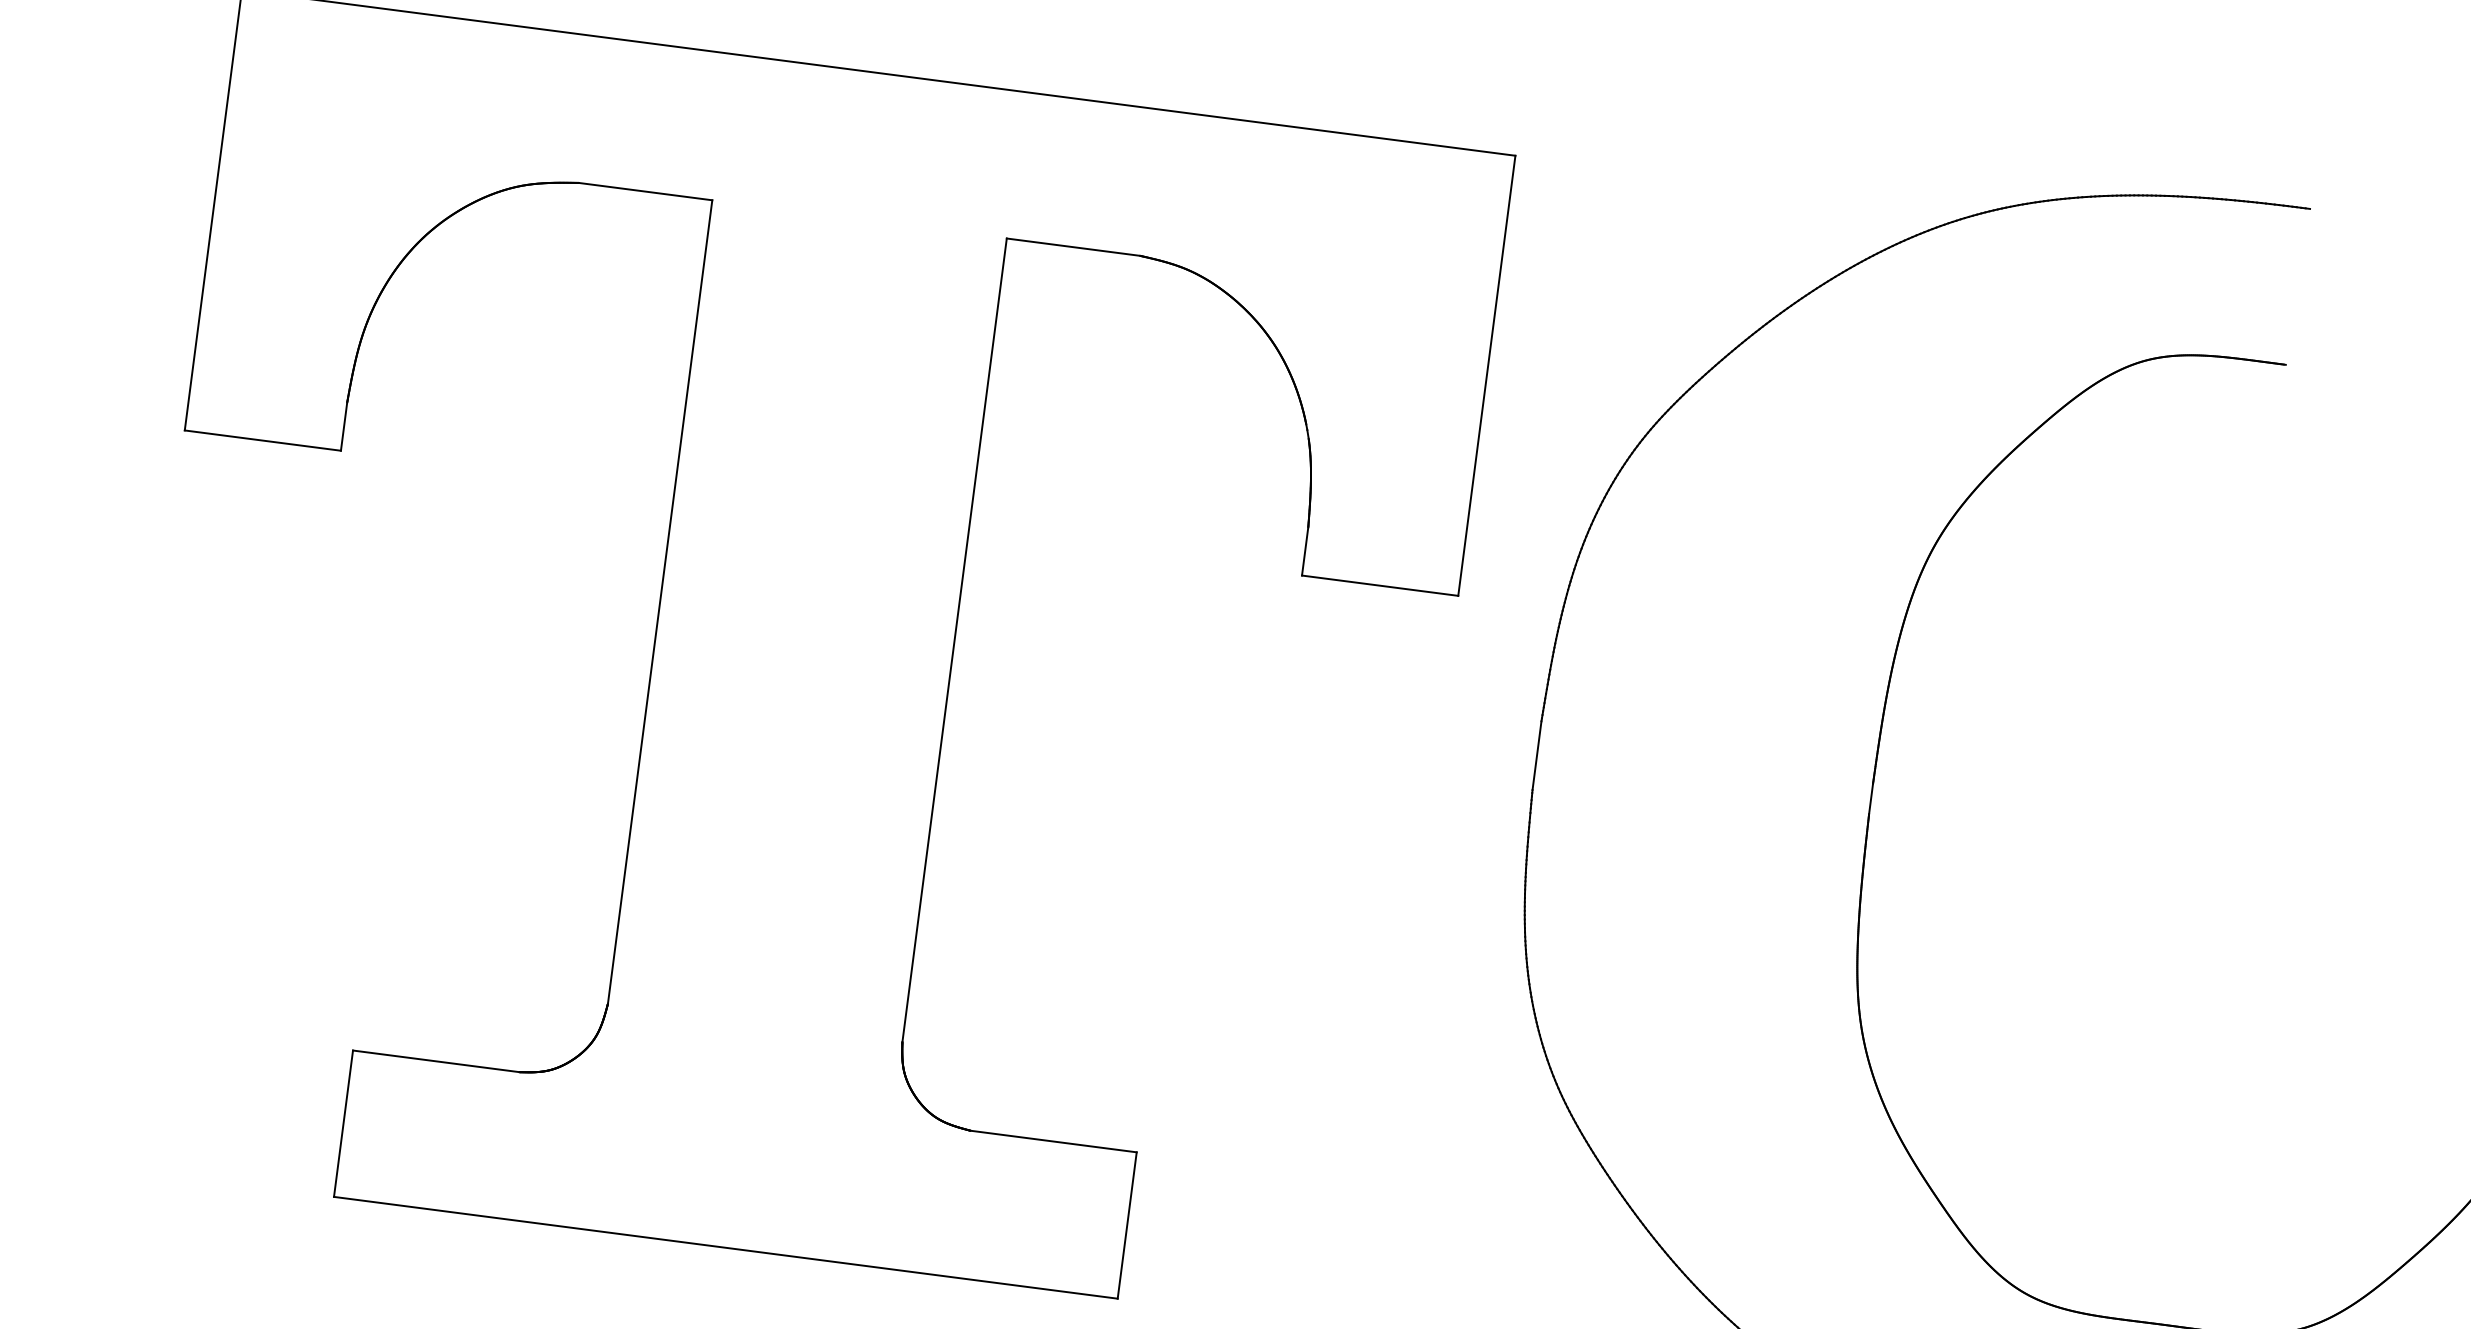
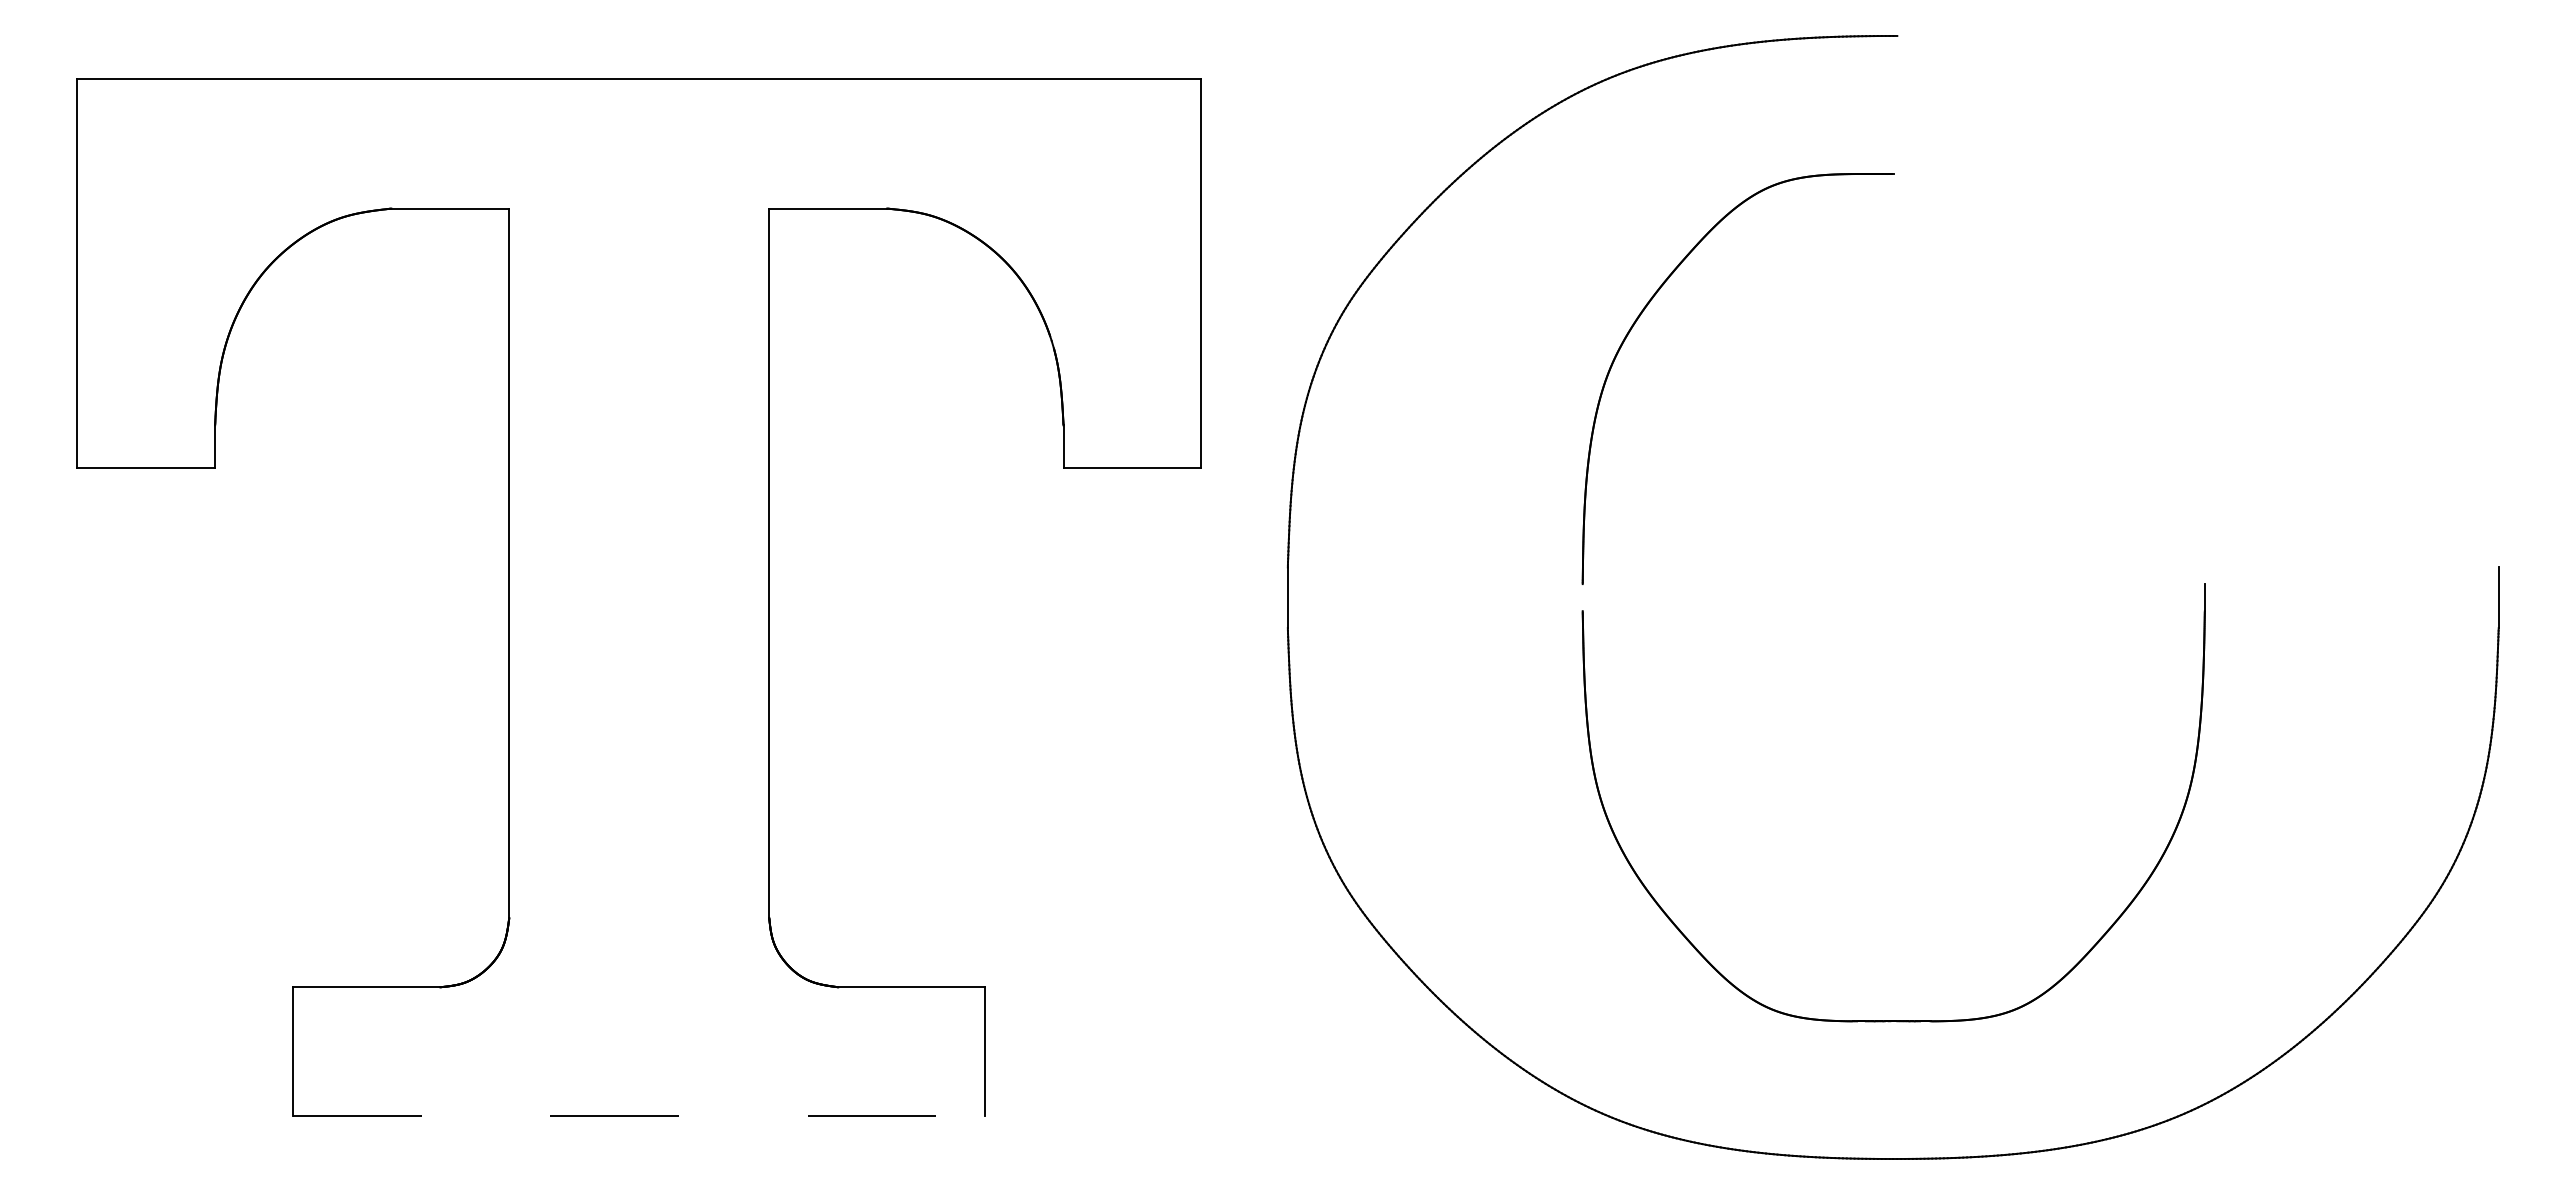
line: (1870, 798) -> (1582, 597), removed
line: (726, 1247) -> (639, 1116), solid -> dashed

